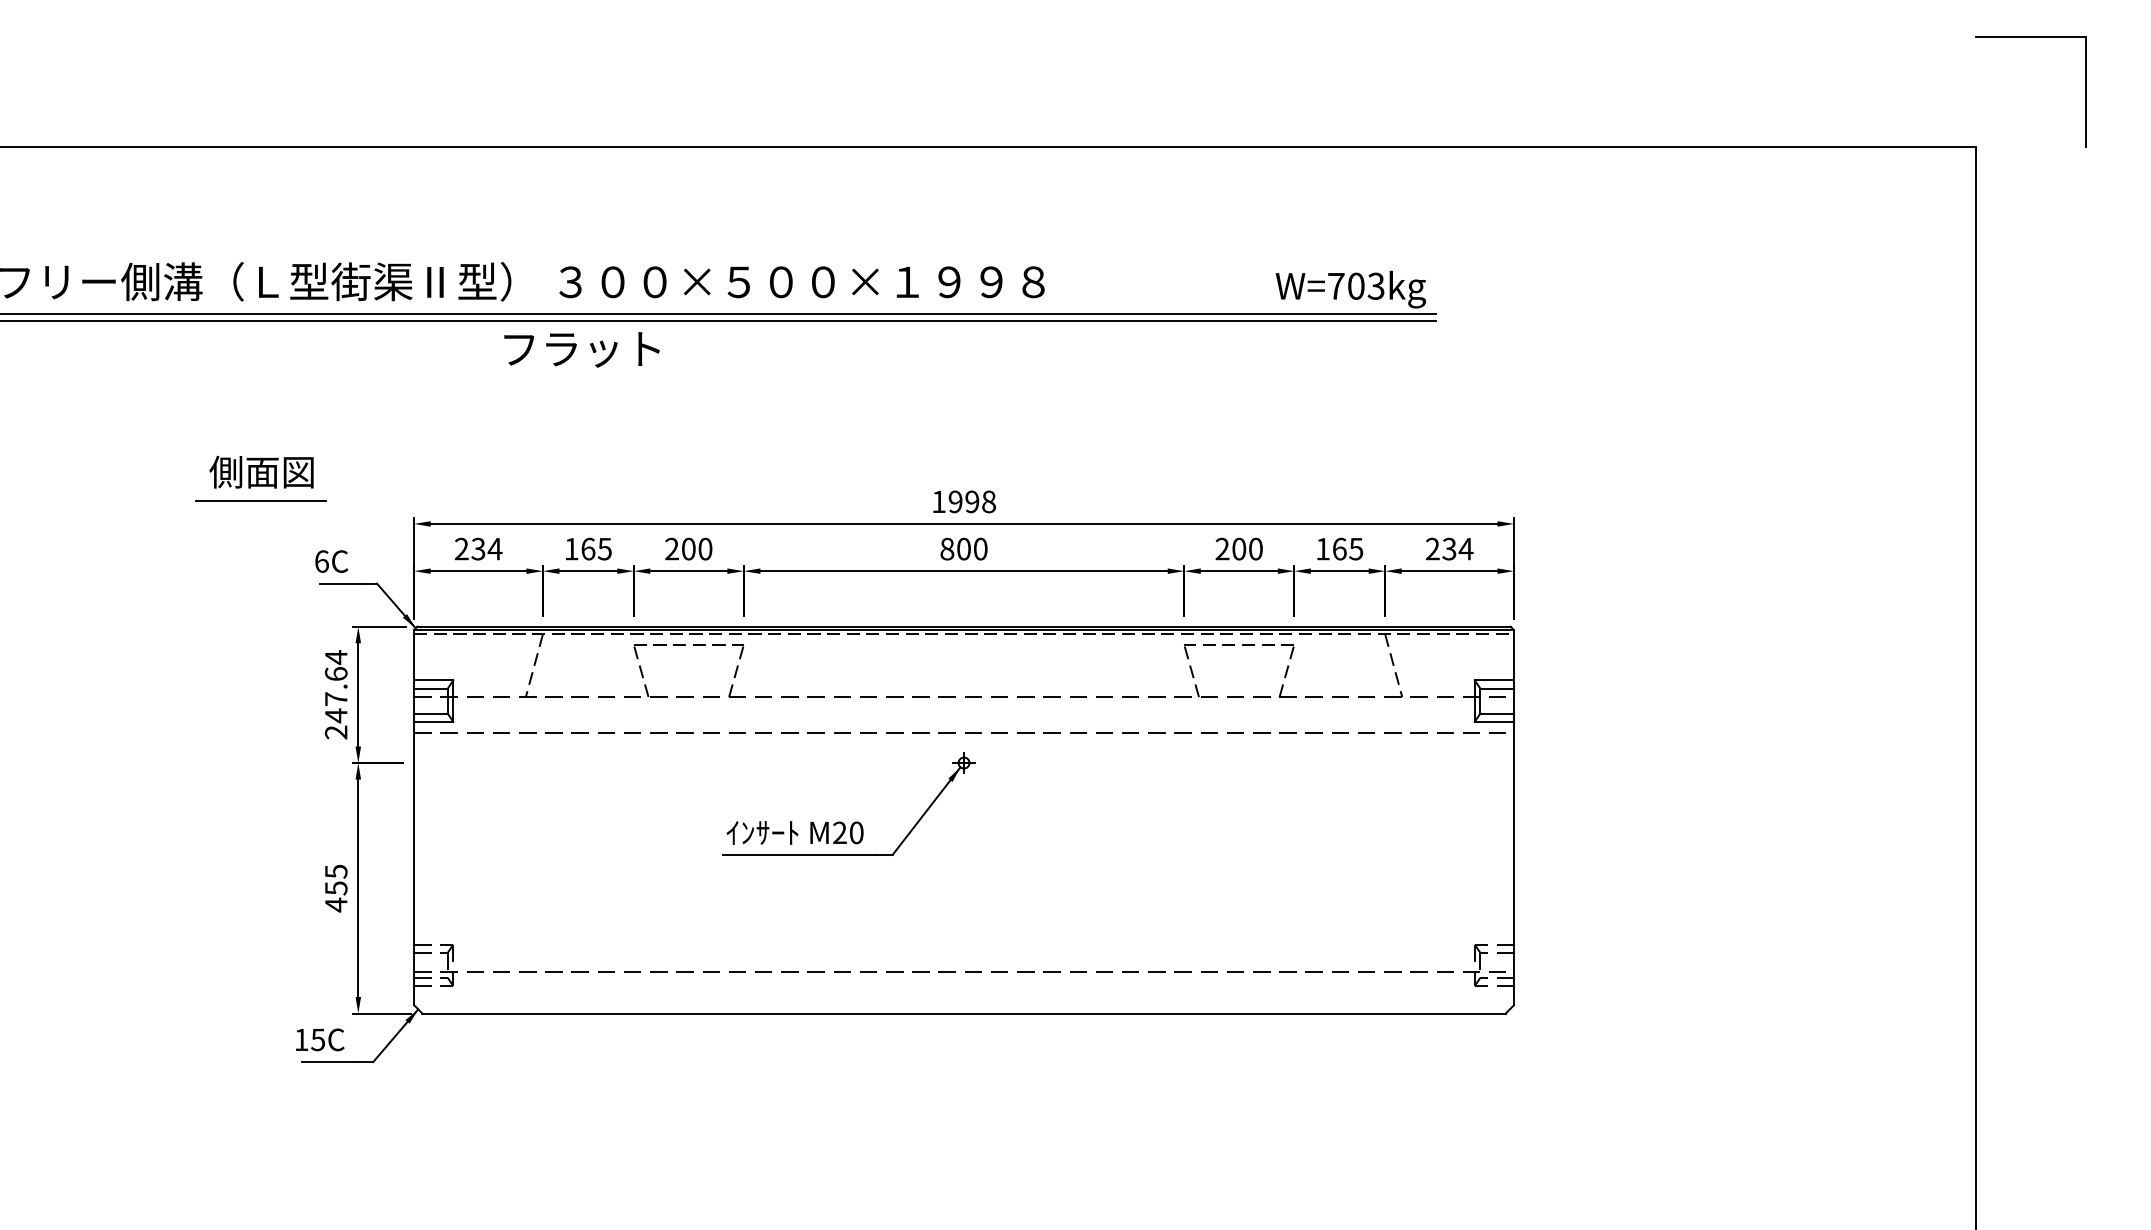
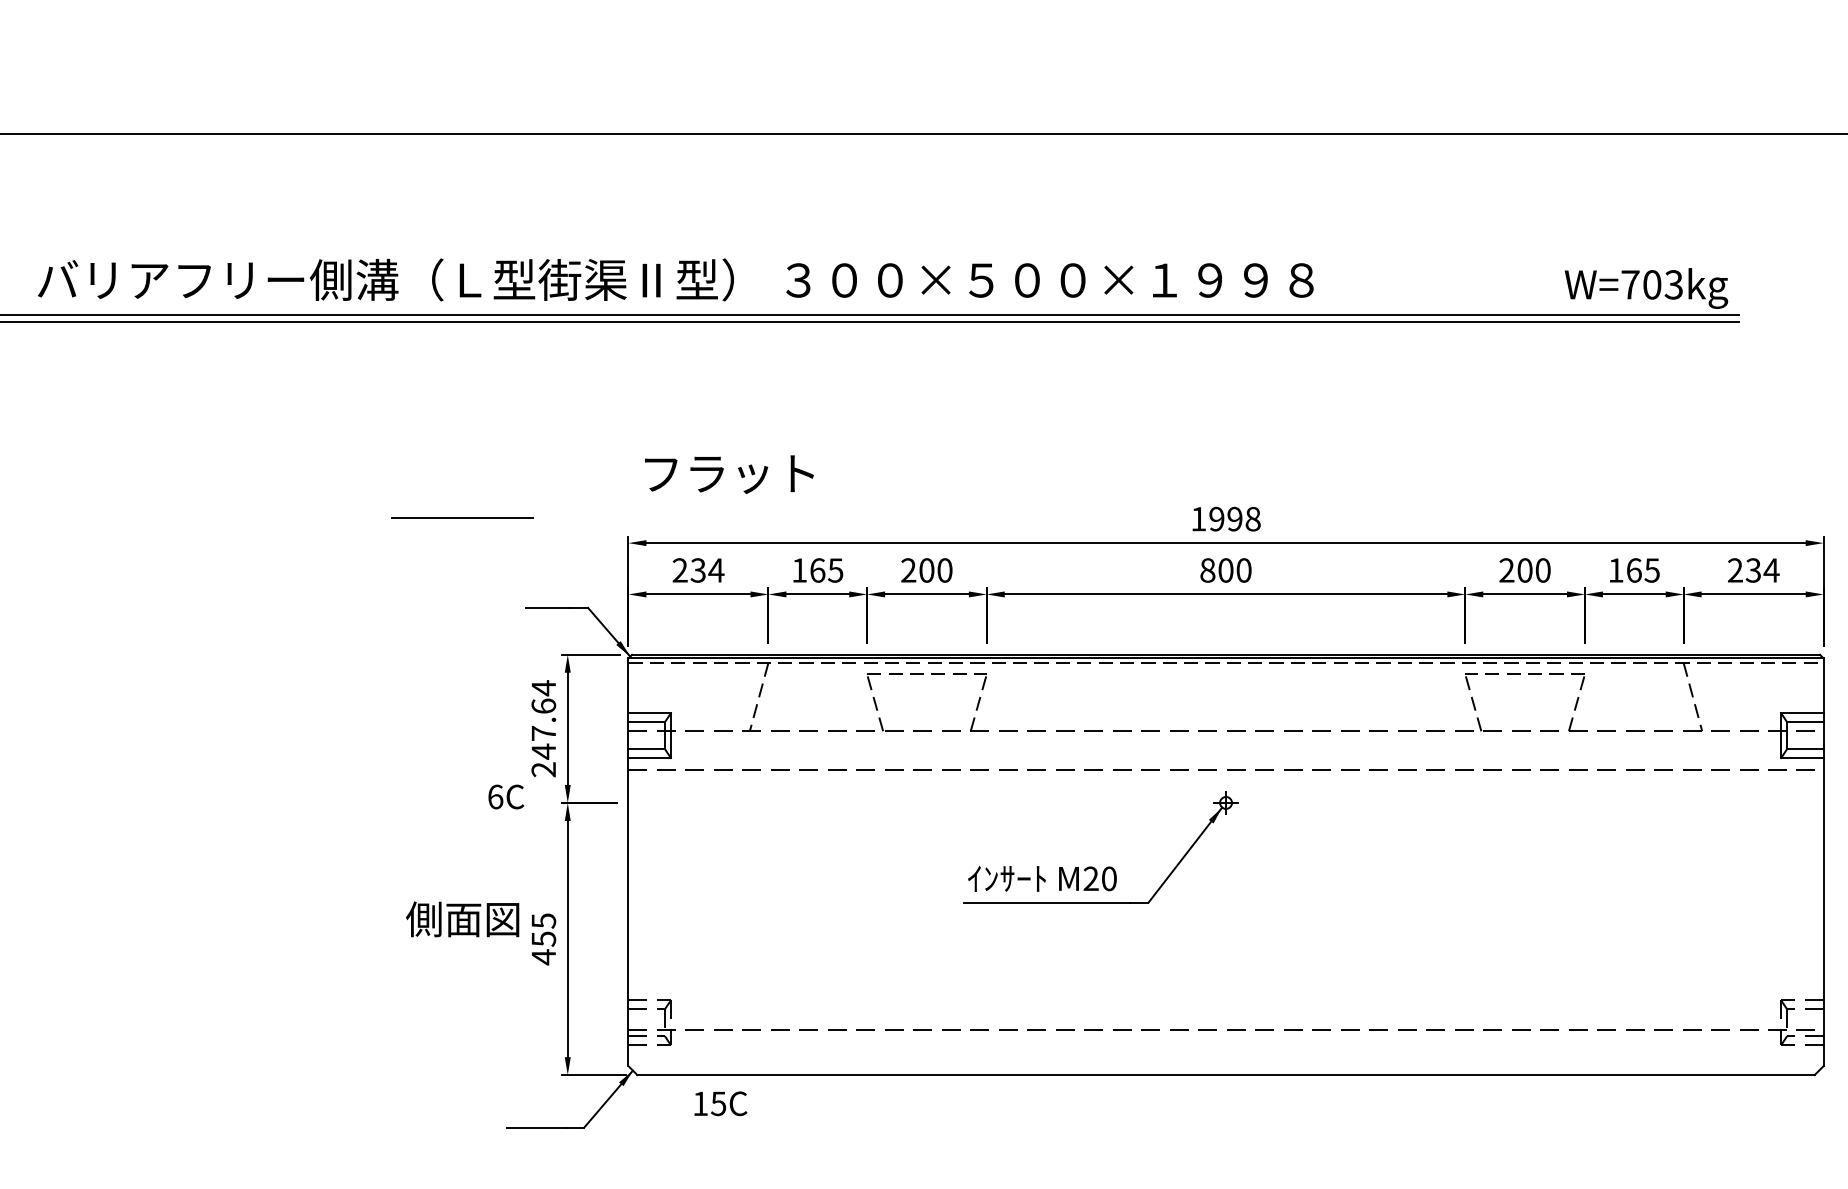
text: (581, 349) -> (728, 474), moved
text: (261, 471) -> (462, 918), moved
text: (331, 561) -> (506, 796), moved
text: (320, 1039) -> (721, 1103), moved

